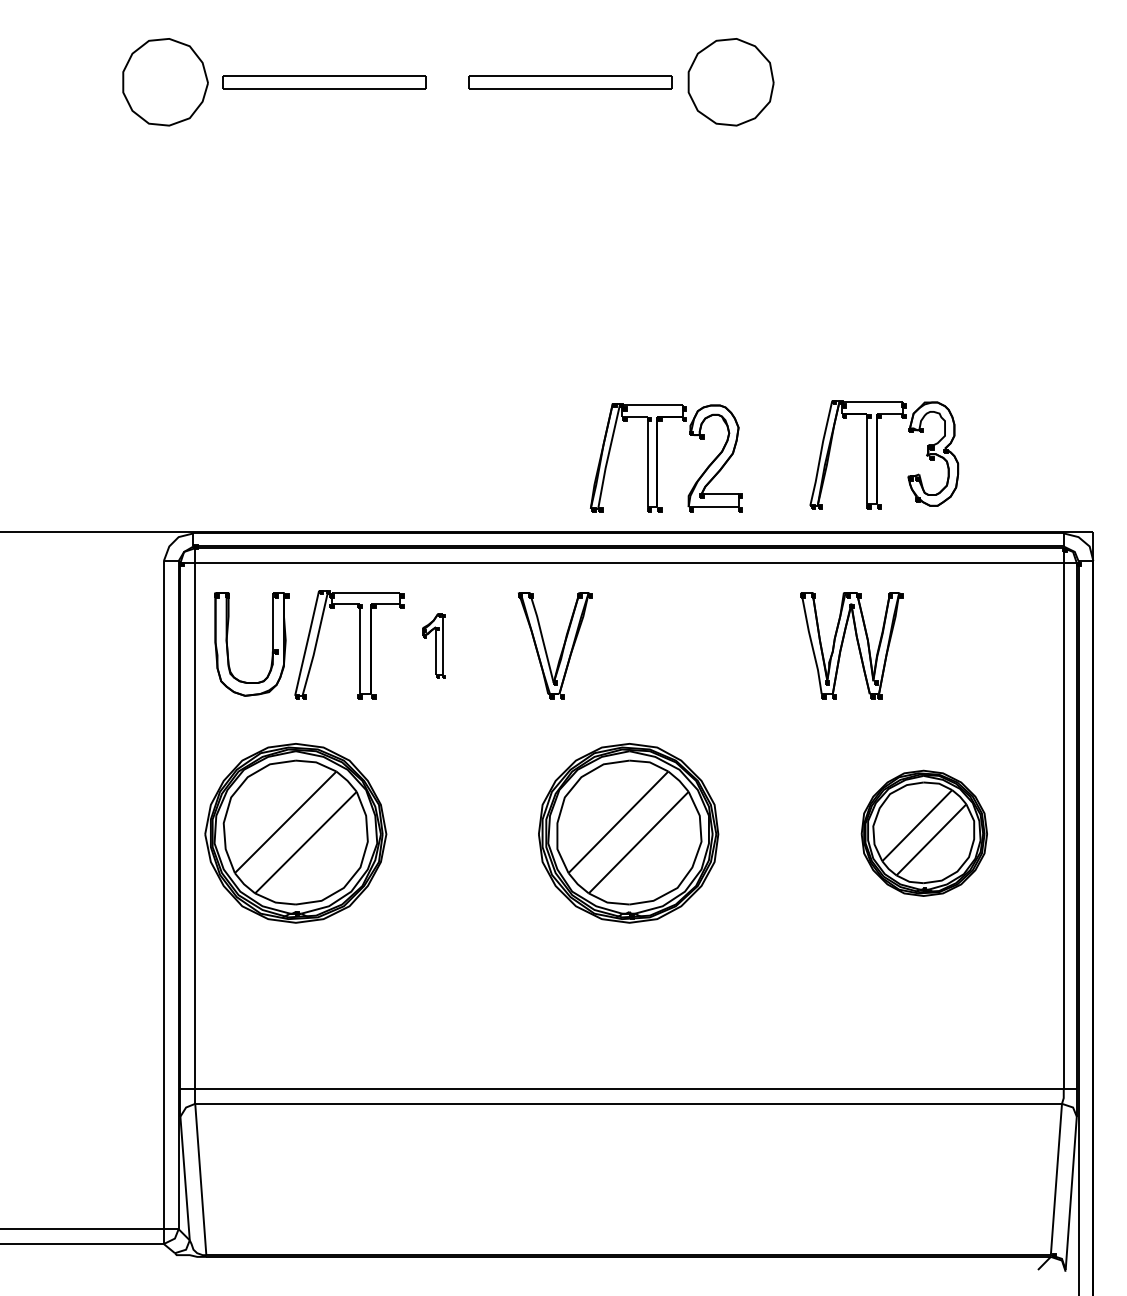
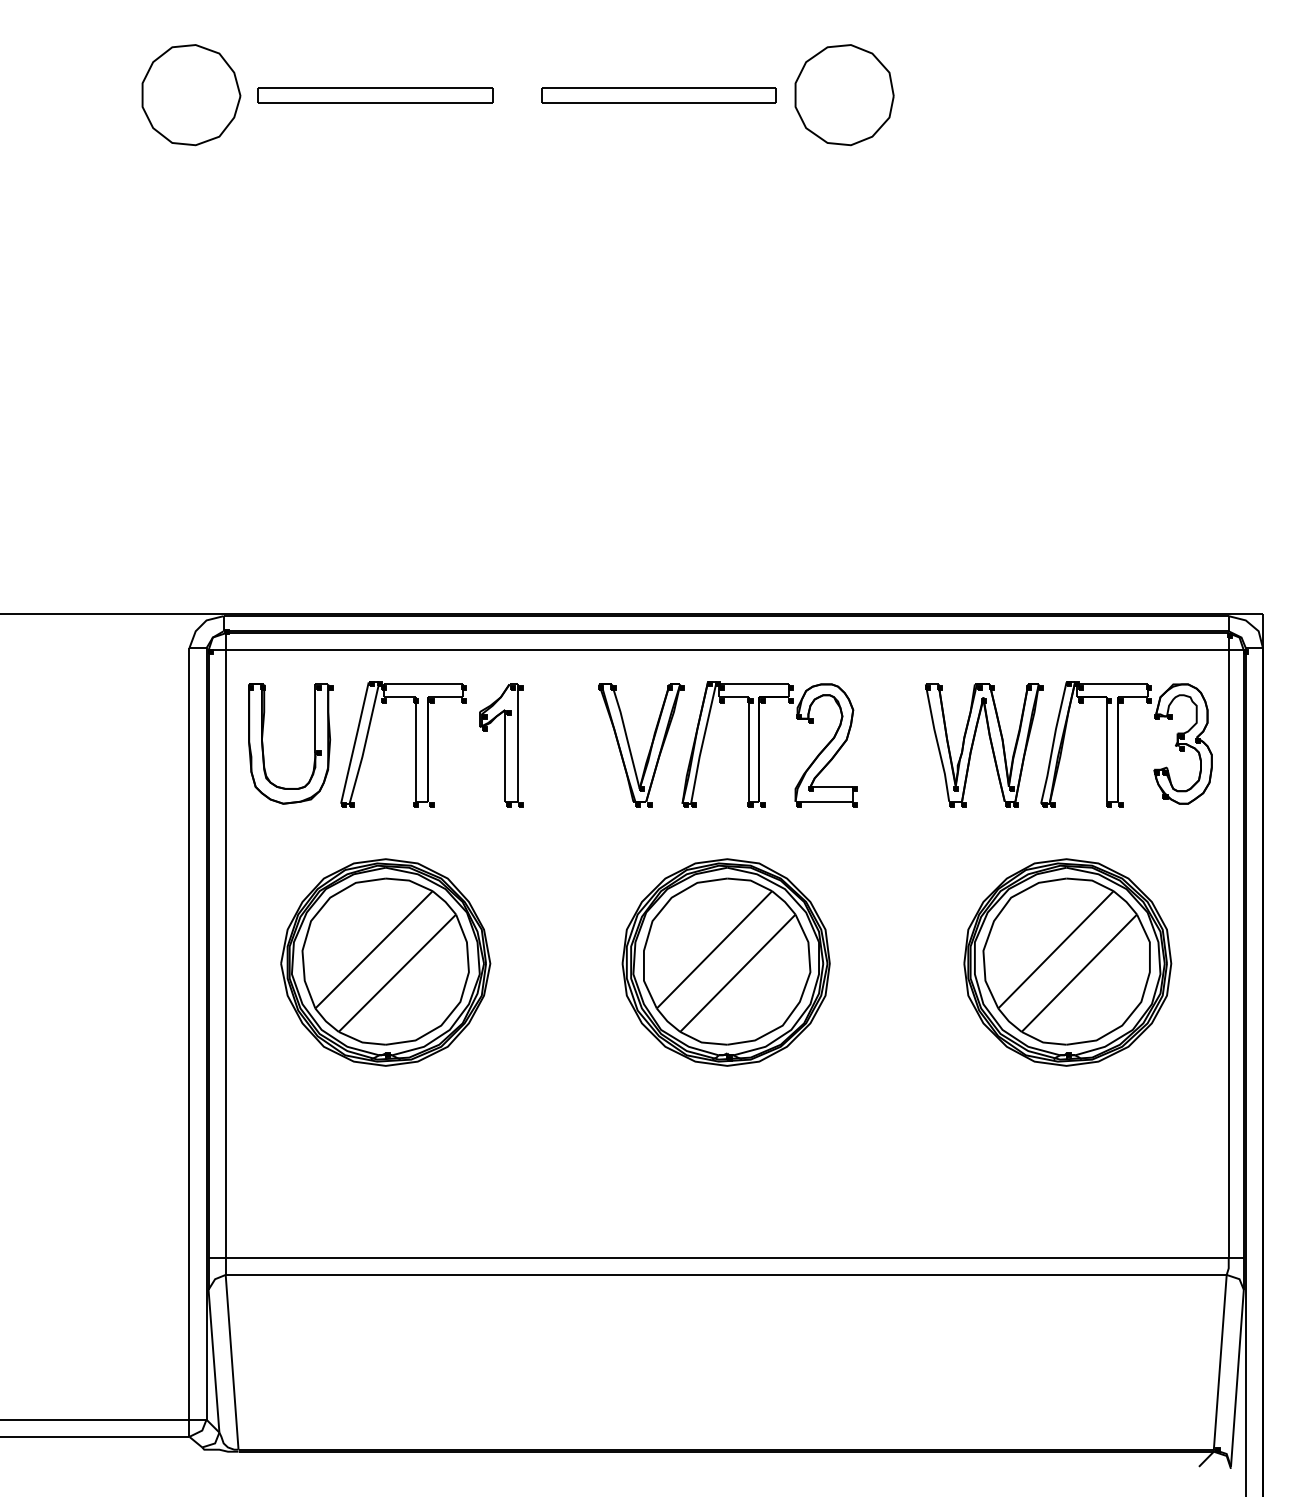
part: (877, 454) -> (1118, 744), moved
part: (657, 457) -> (759, 744), moved
part: (433, 645) -> (500, 745), size x1.67
part: (295, 833) -> (385, 962), moved
part: (924, 833) -> (1067, 962), size x1.43

